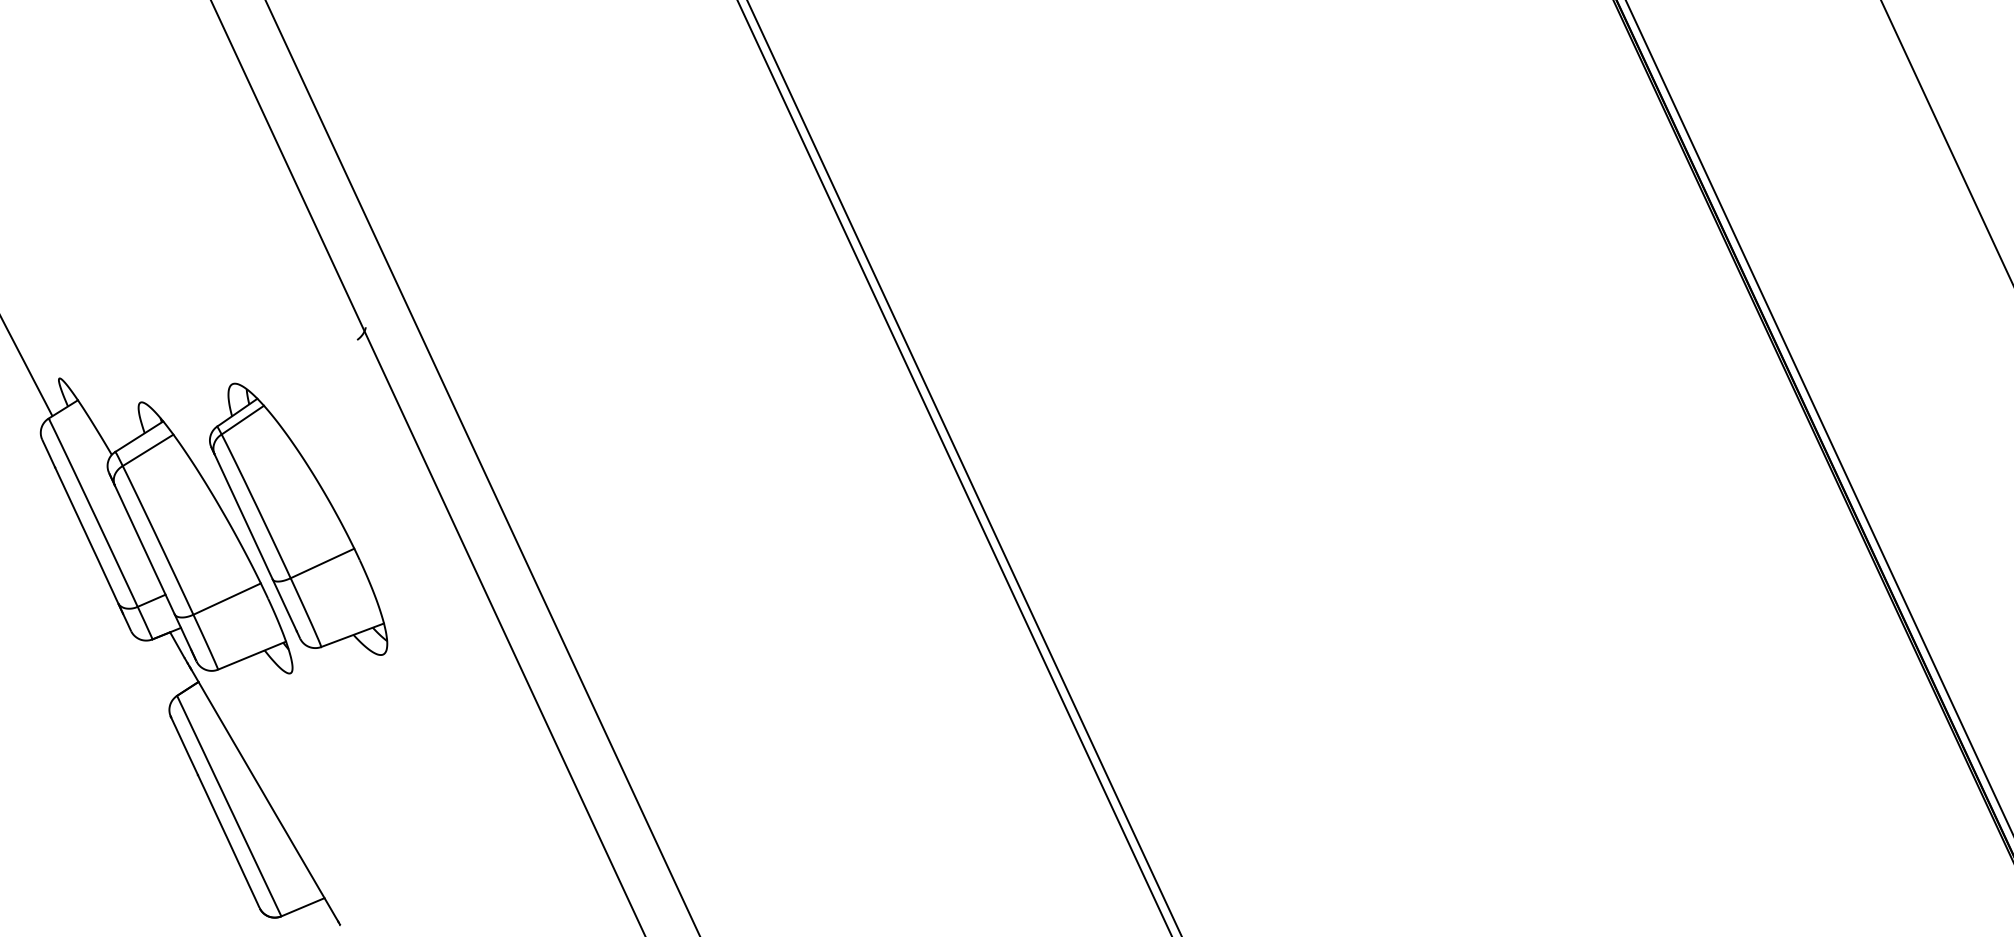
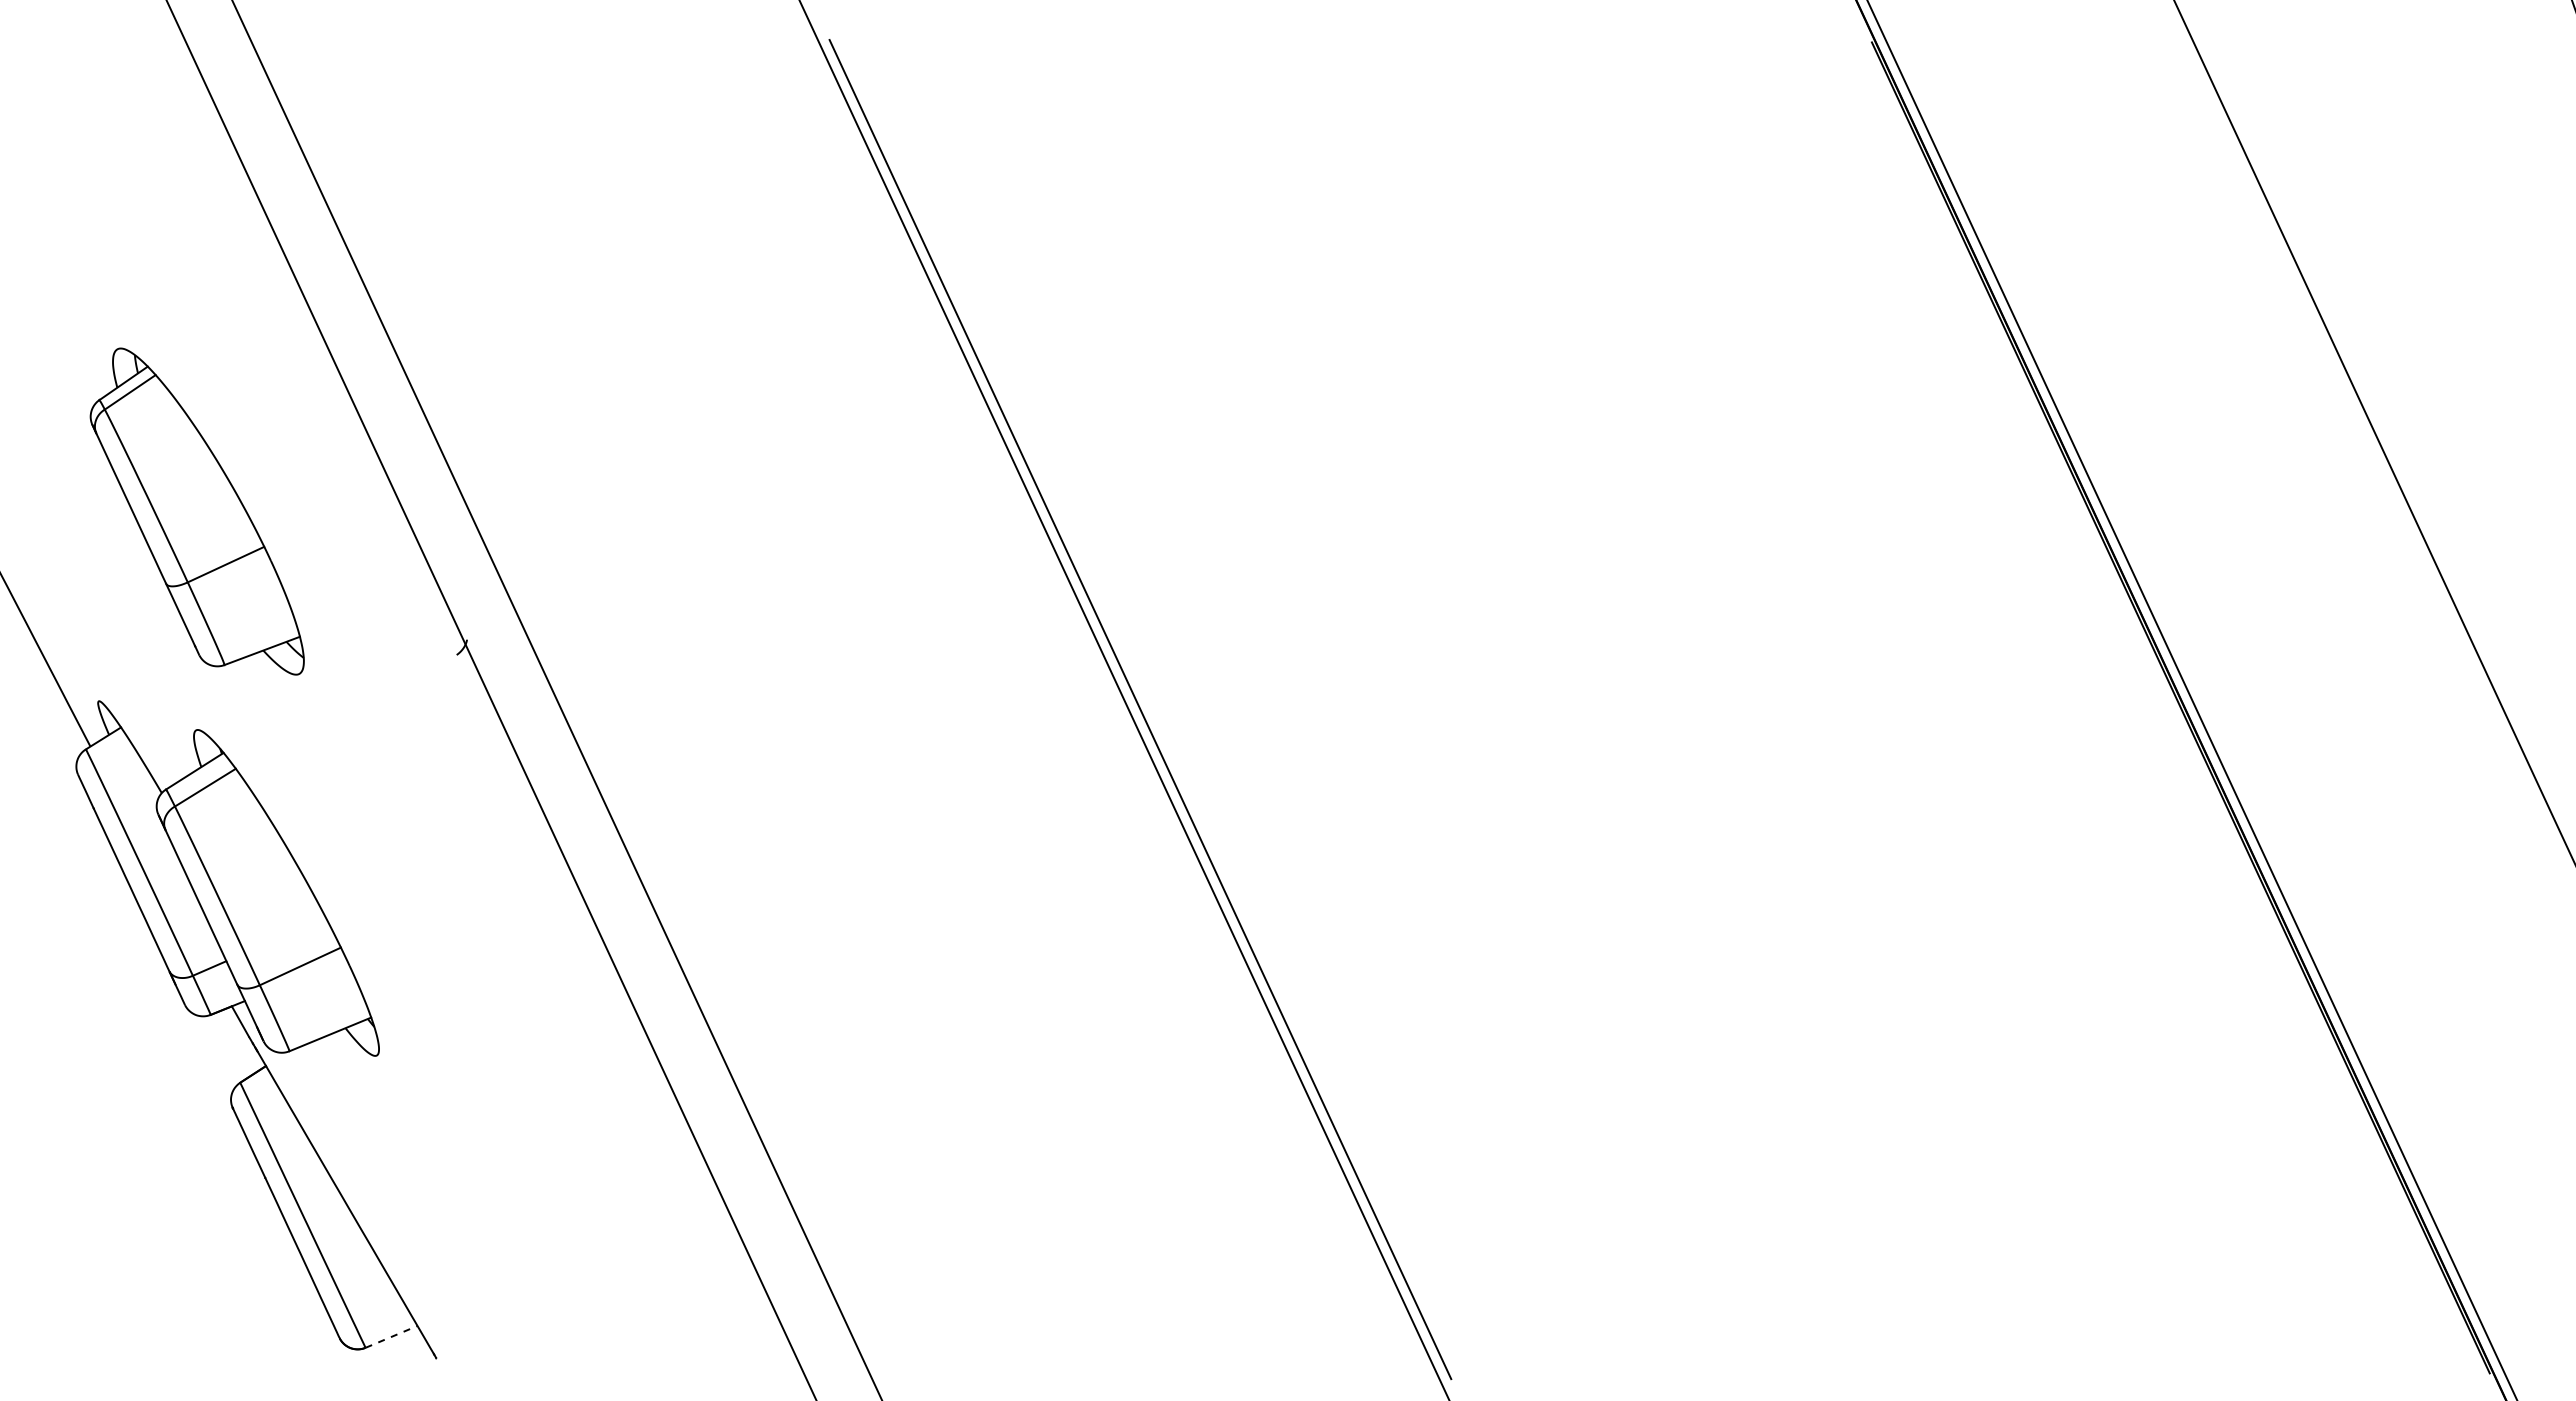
part: (297, 519) -> (196, 511), moved
line: (303, 906) -> (392, 1336), solid -> dashed

